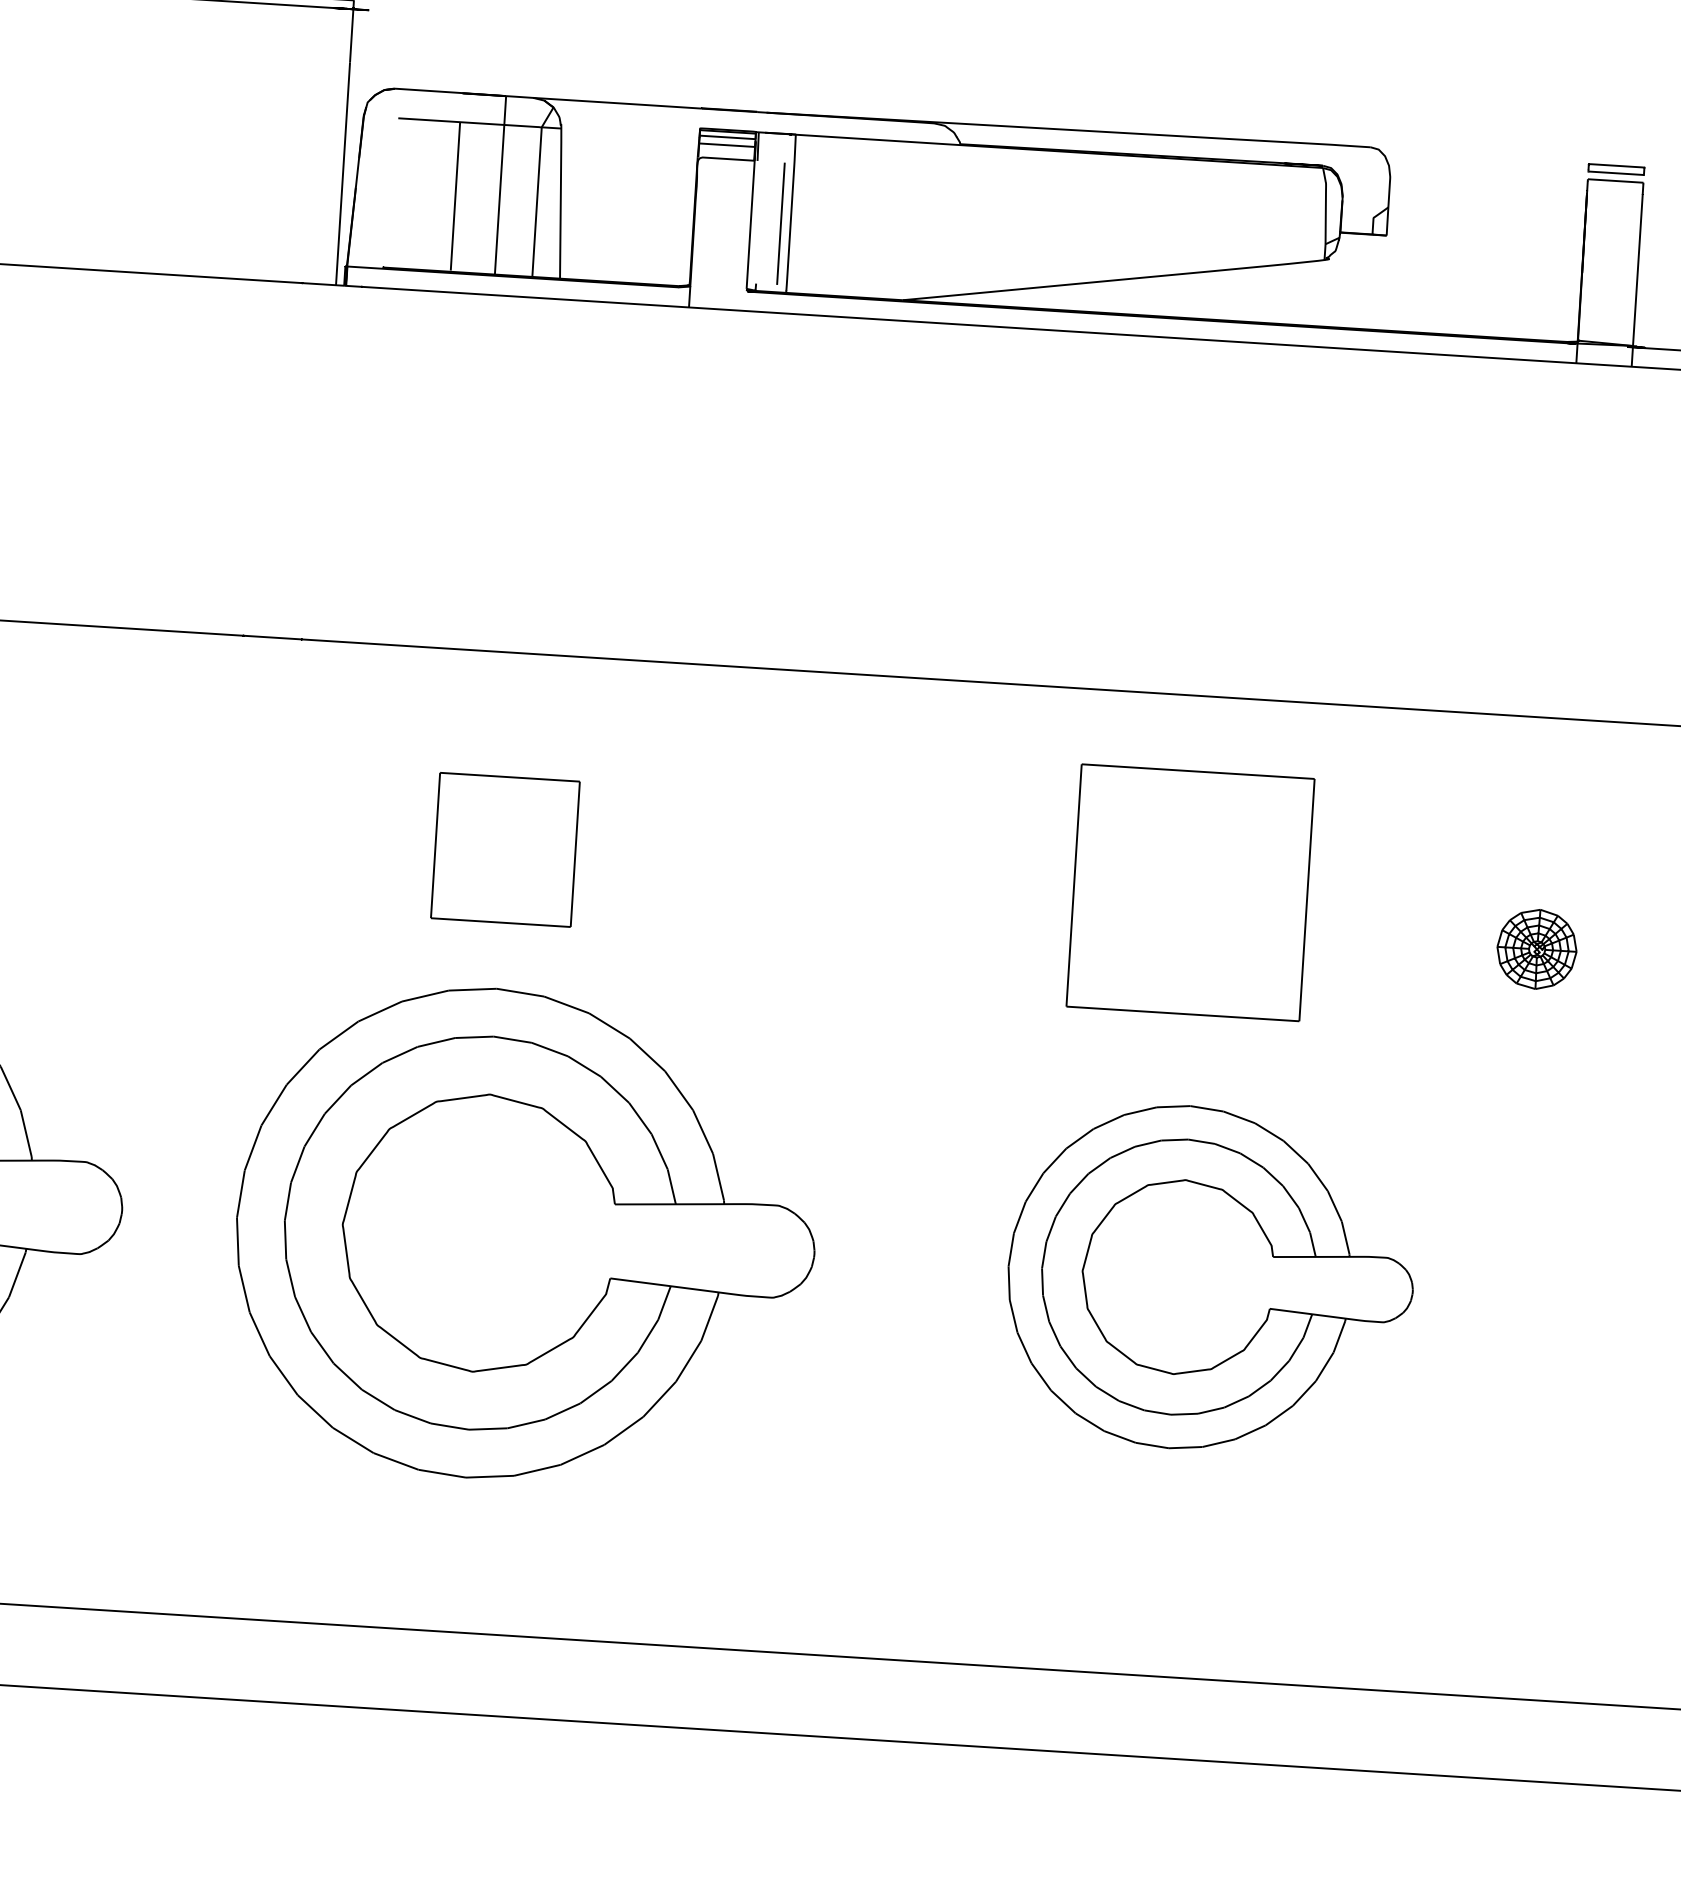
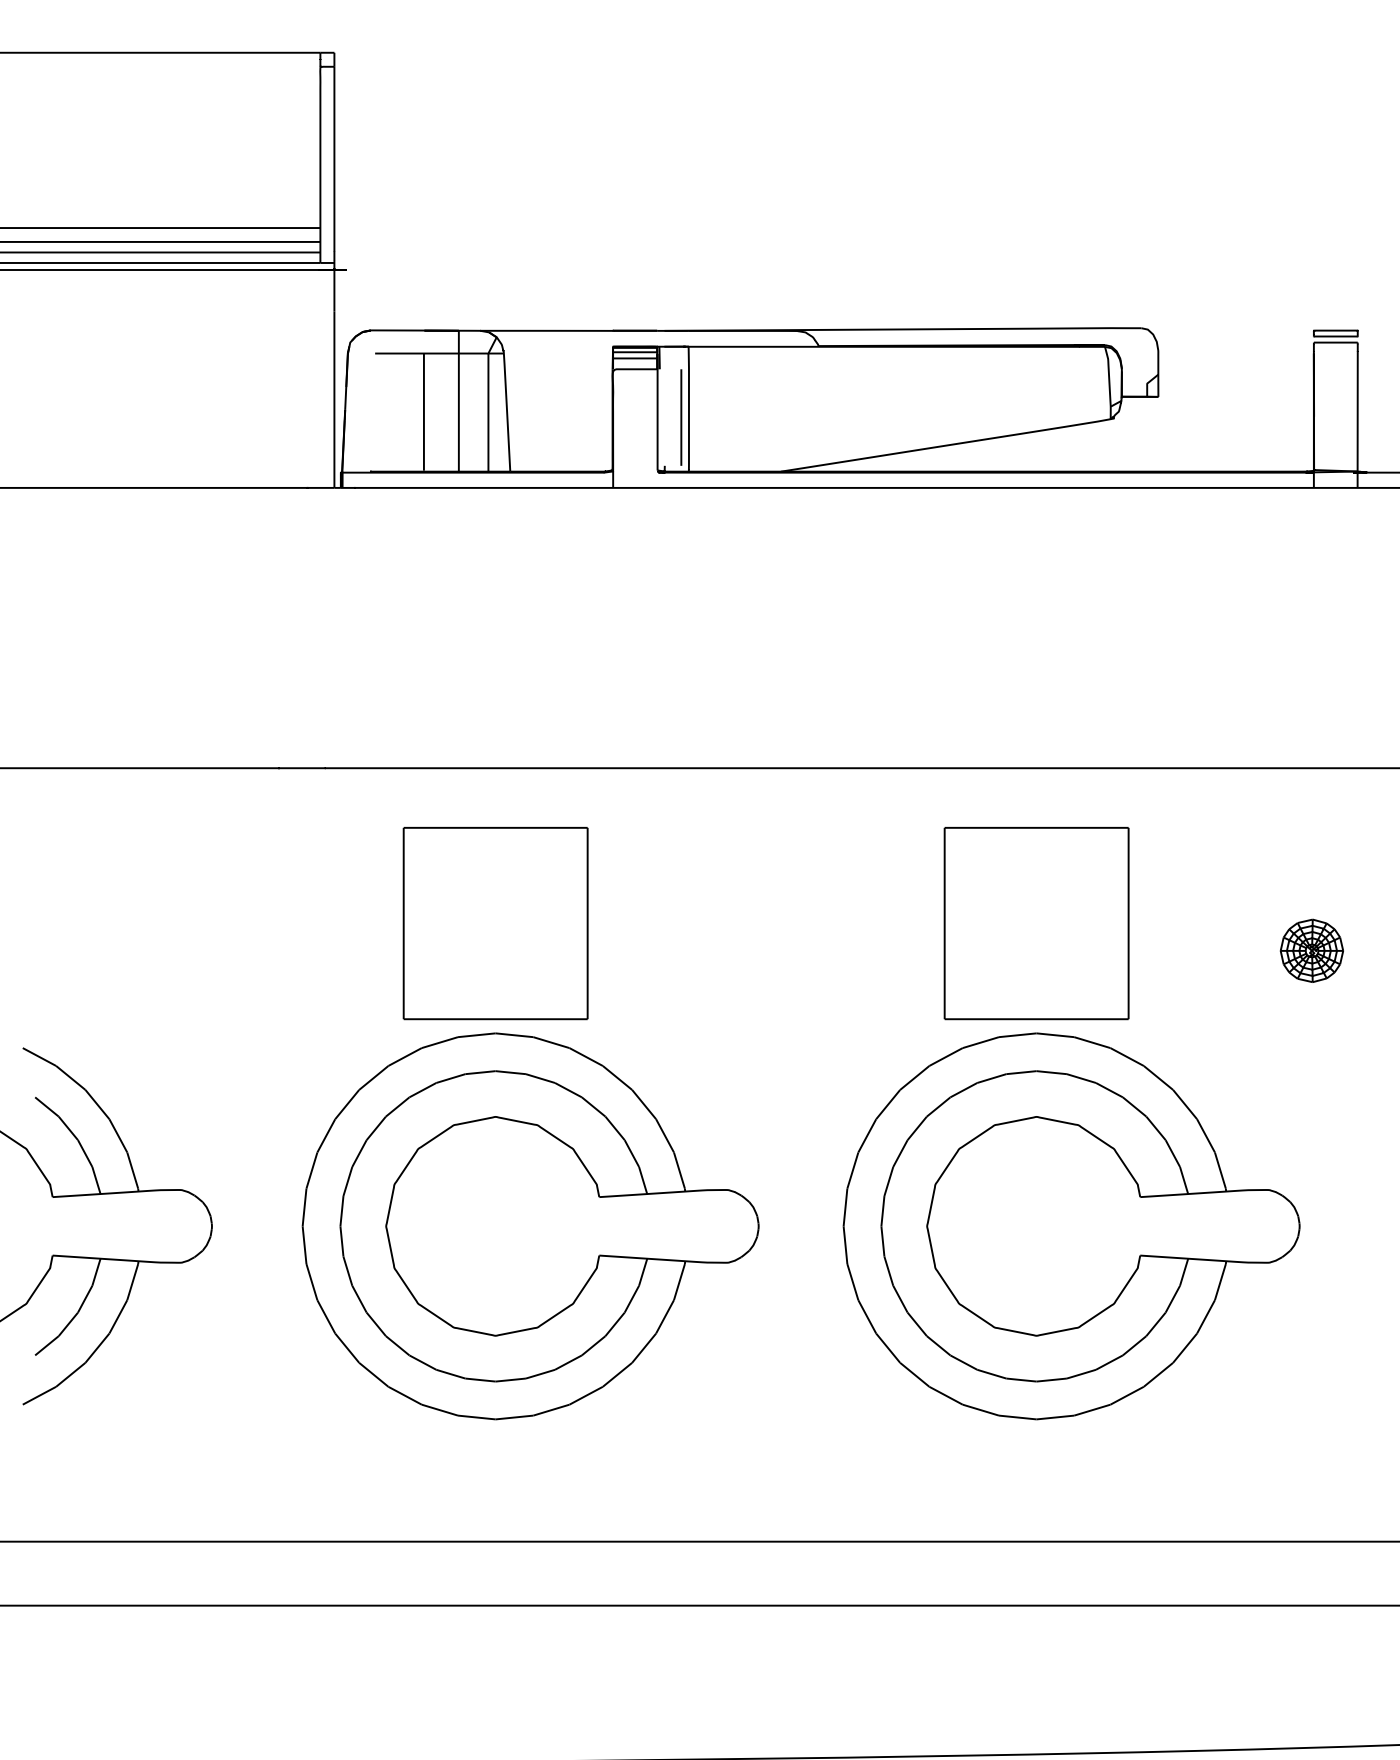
part: (505, 849) -> (495, 923), size x1.67
part: (1210, 1279) -> (1071, 1226), size x1.43

